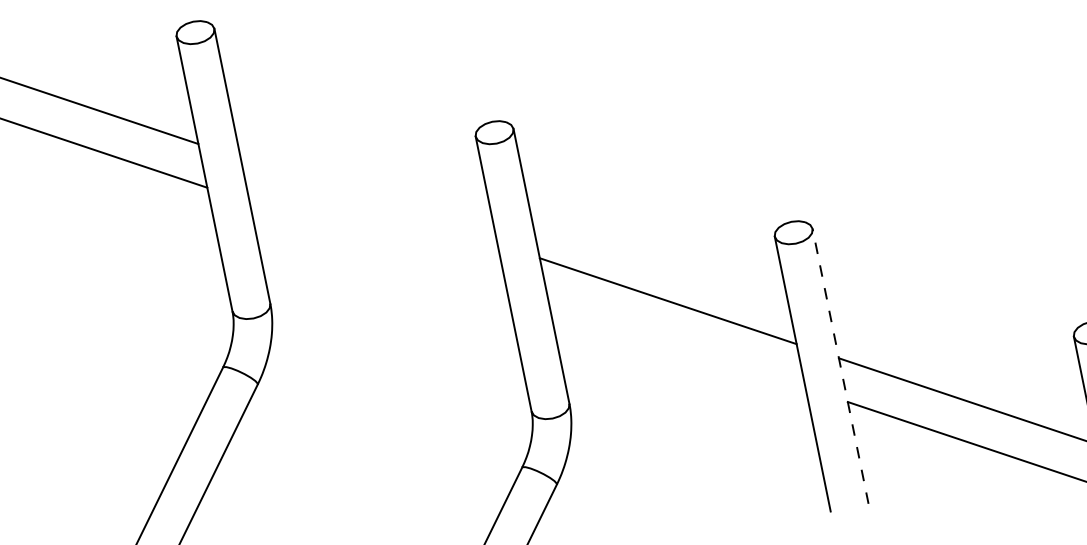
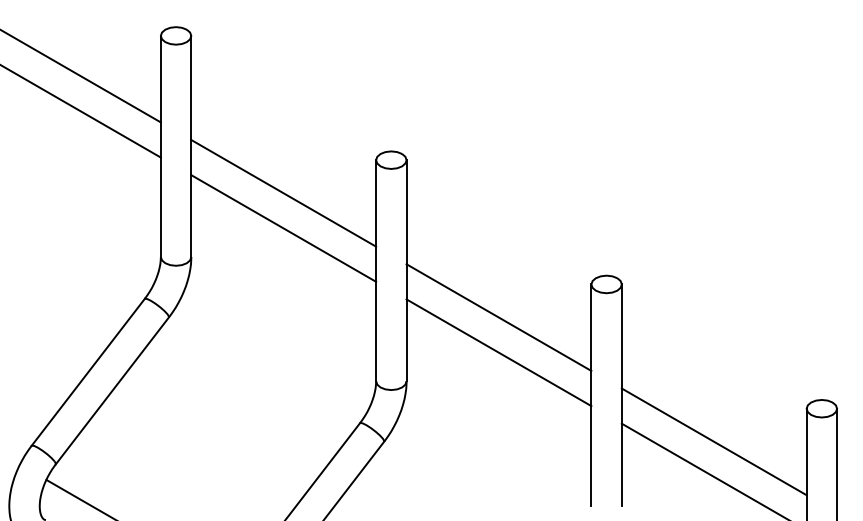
line: (368, 200) -> (283, 192), added
line: (377, 244) -> (283, 228), added
line: (676, 344) -> (498, 352), added
line: (840, 367) -> (621, 395), dashed -> solid

